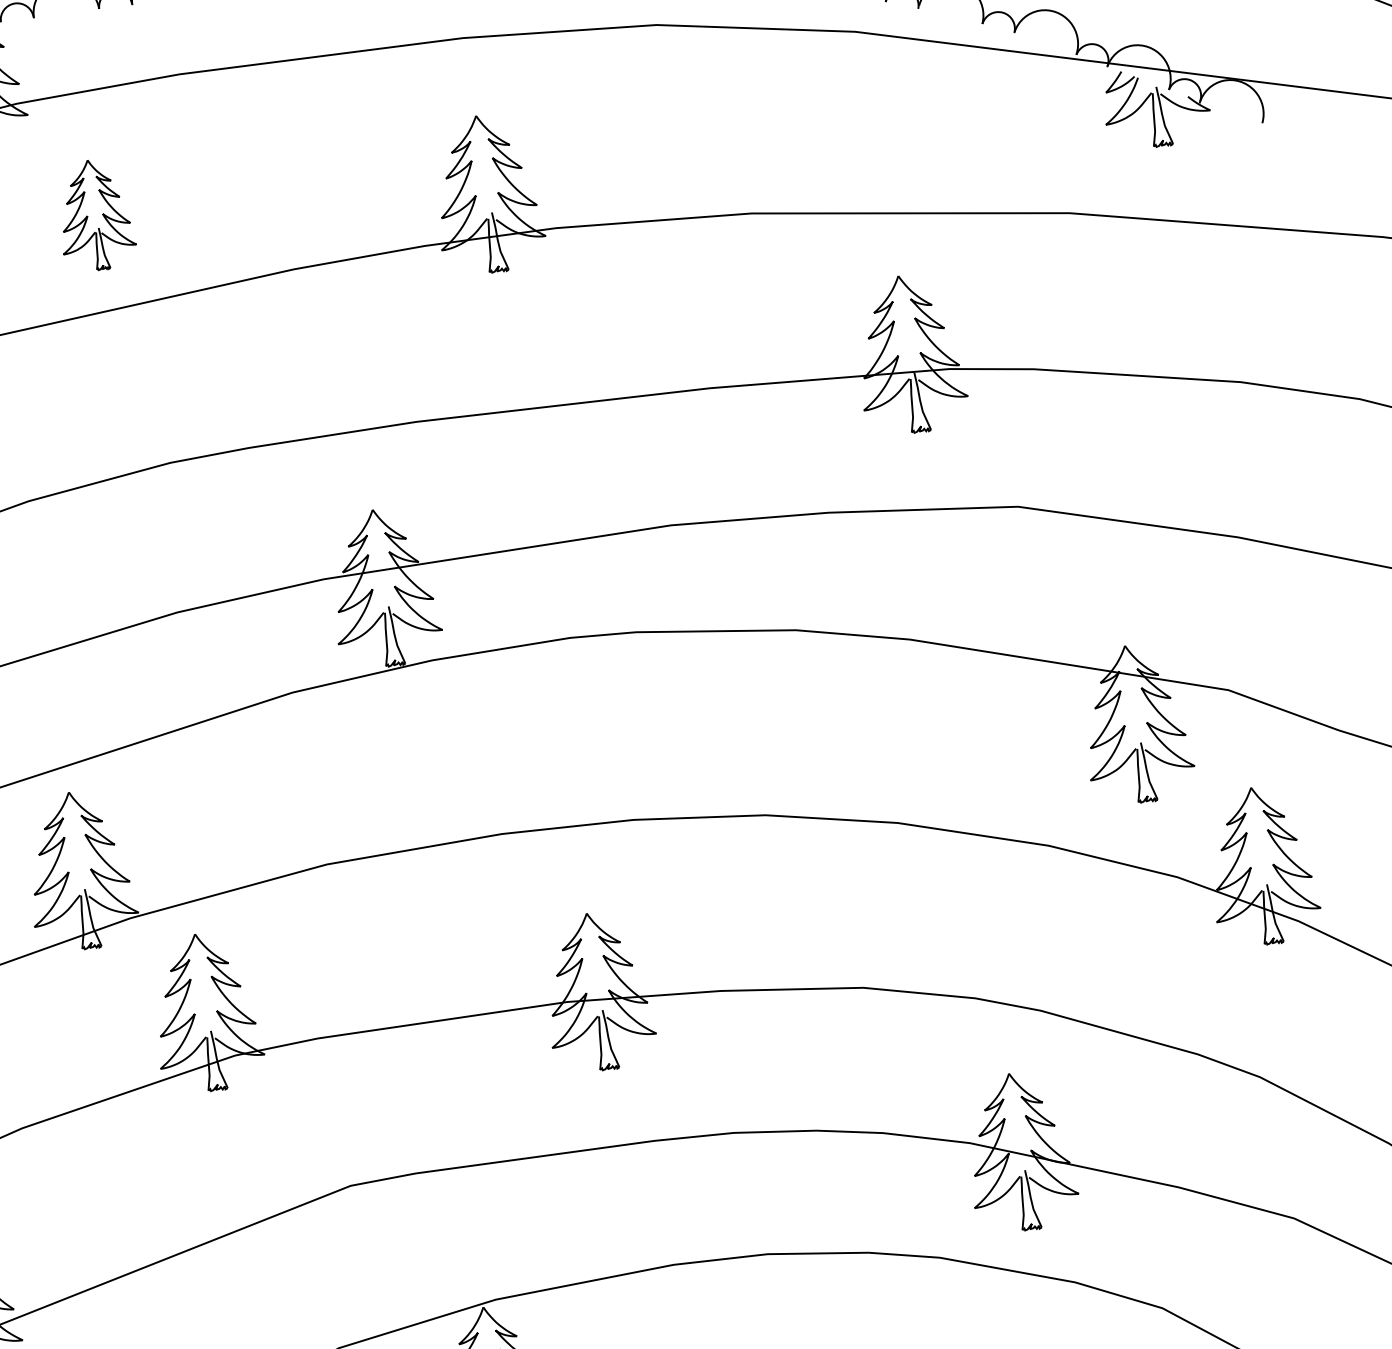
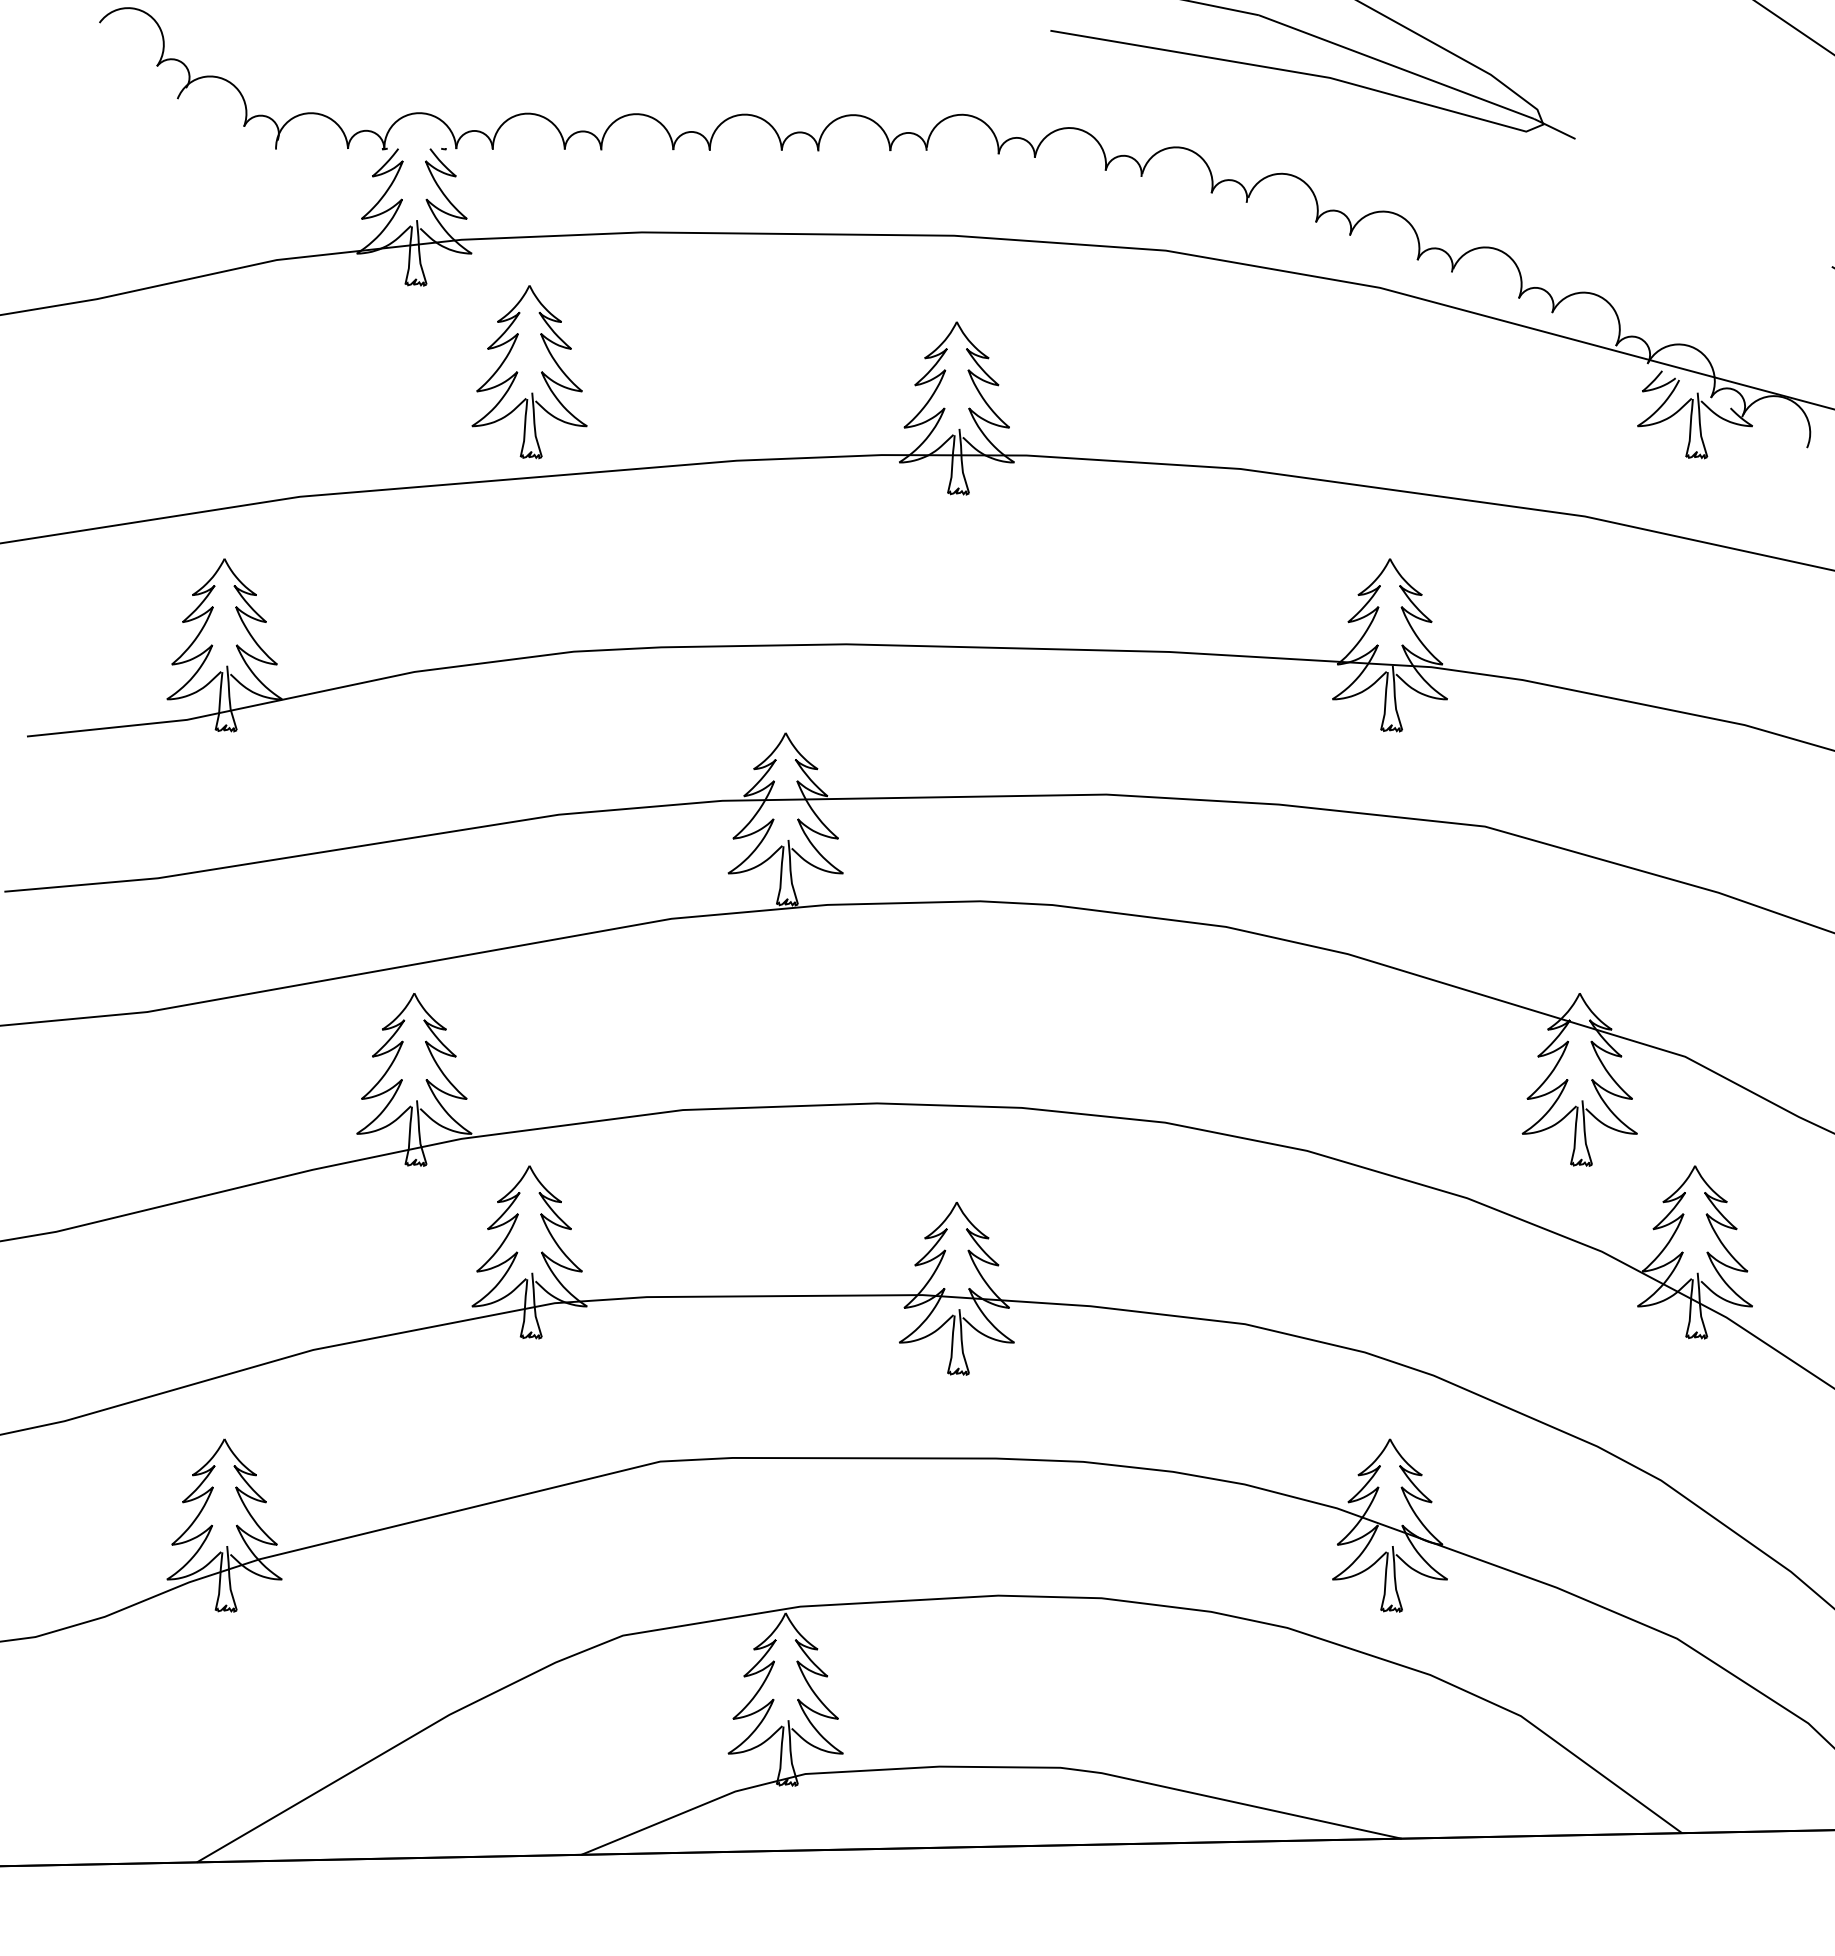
part: (95, 215) -> (529, 372), size x1.43

